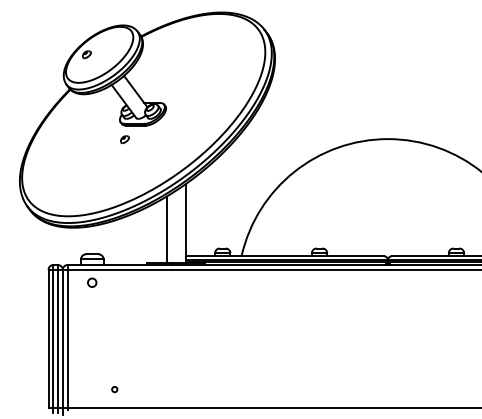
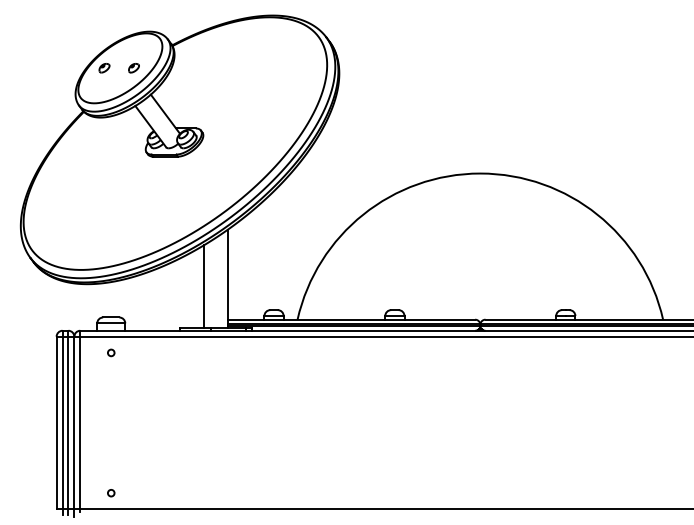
part: (124, 139) -> (133, 68), moved
circle: (92, 282) -> (111, 352), size x0.62
circle: (114, 389) -> (111, 493), moved

